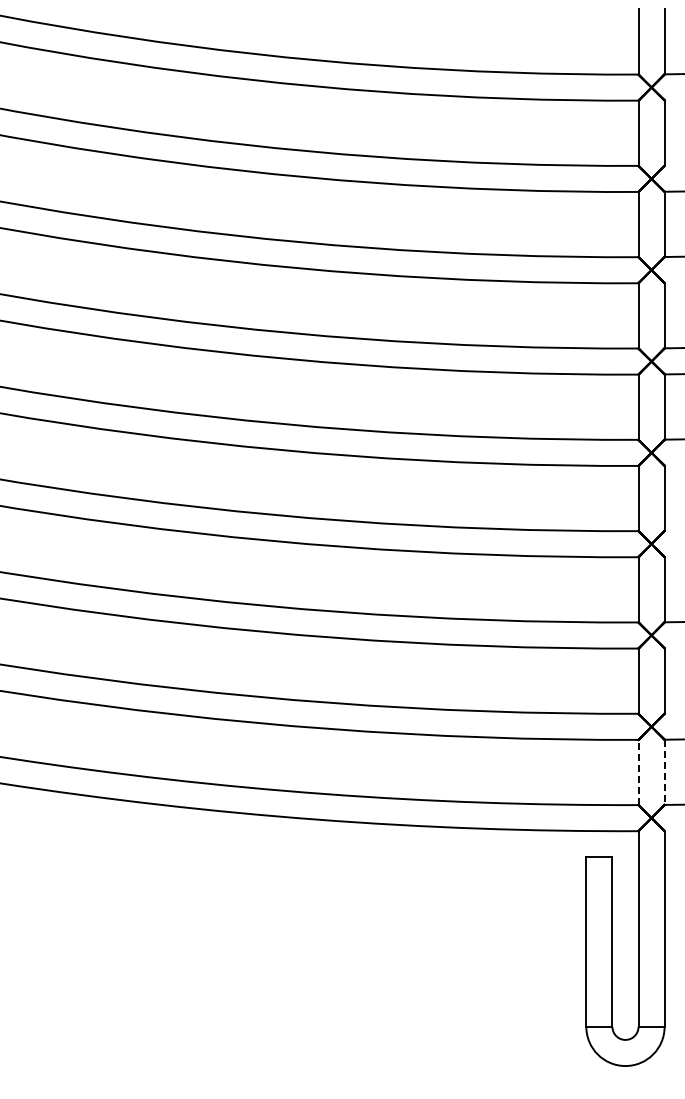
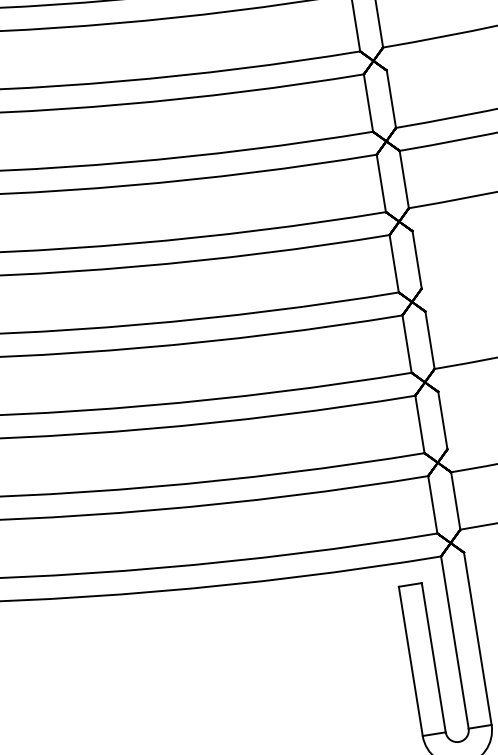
line: (638, 772) -> (432, 504), dashed -> solid
line: (664, 772) -> (455, 501), dashed -> solid

